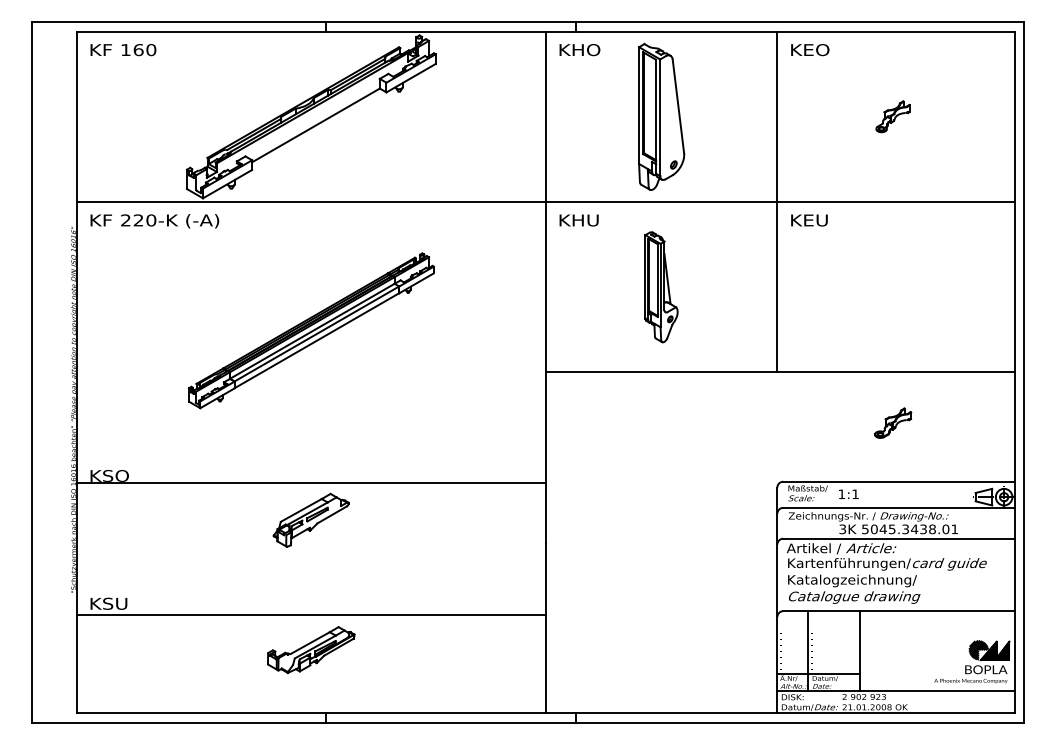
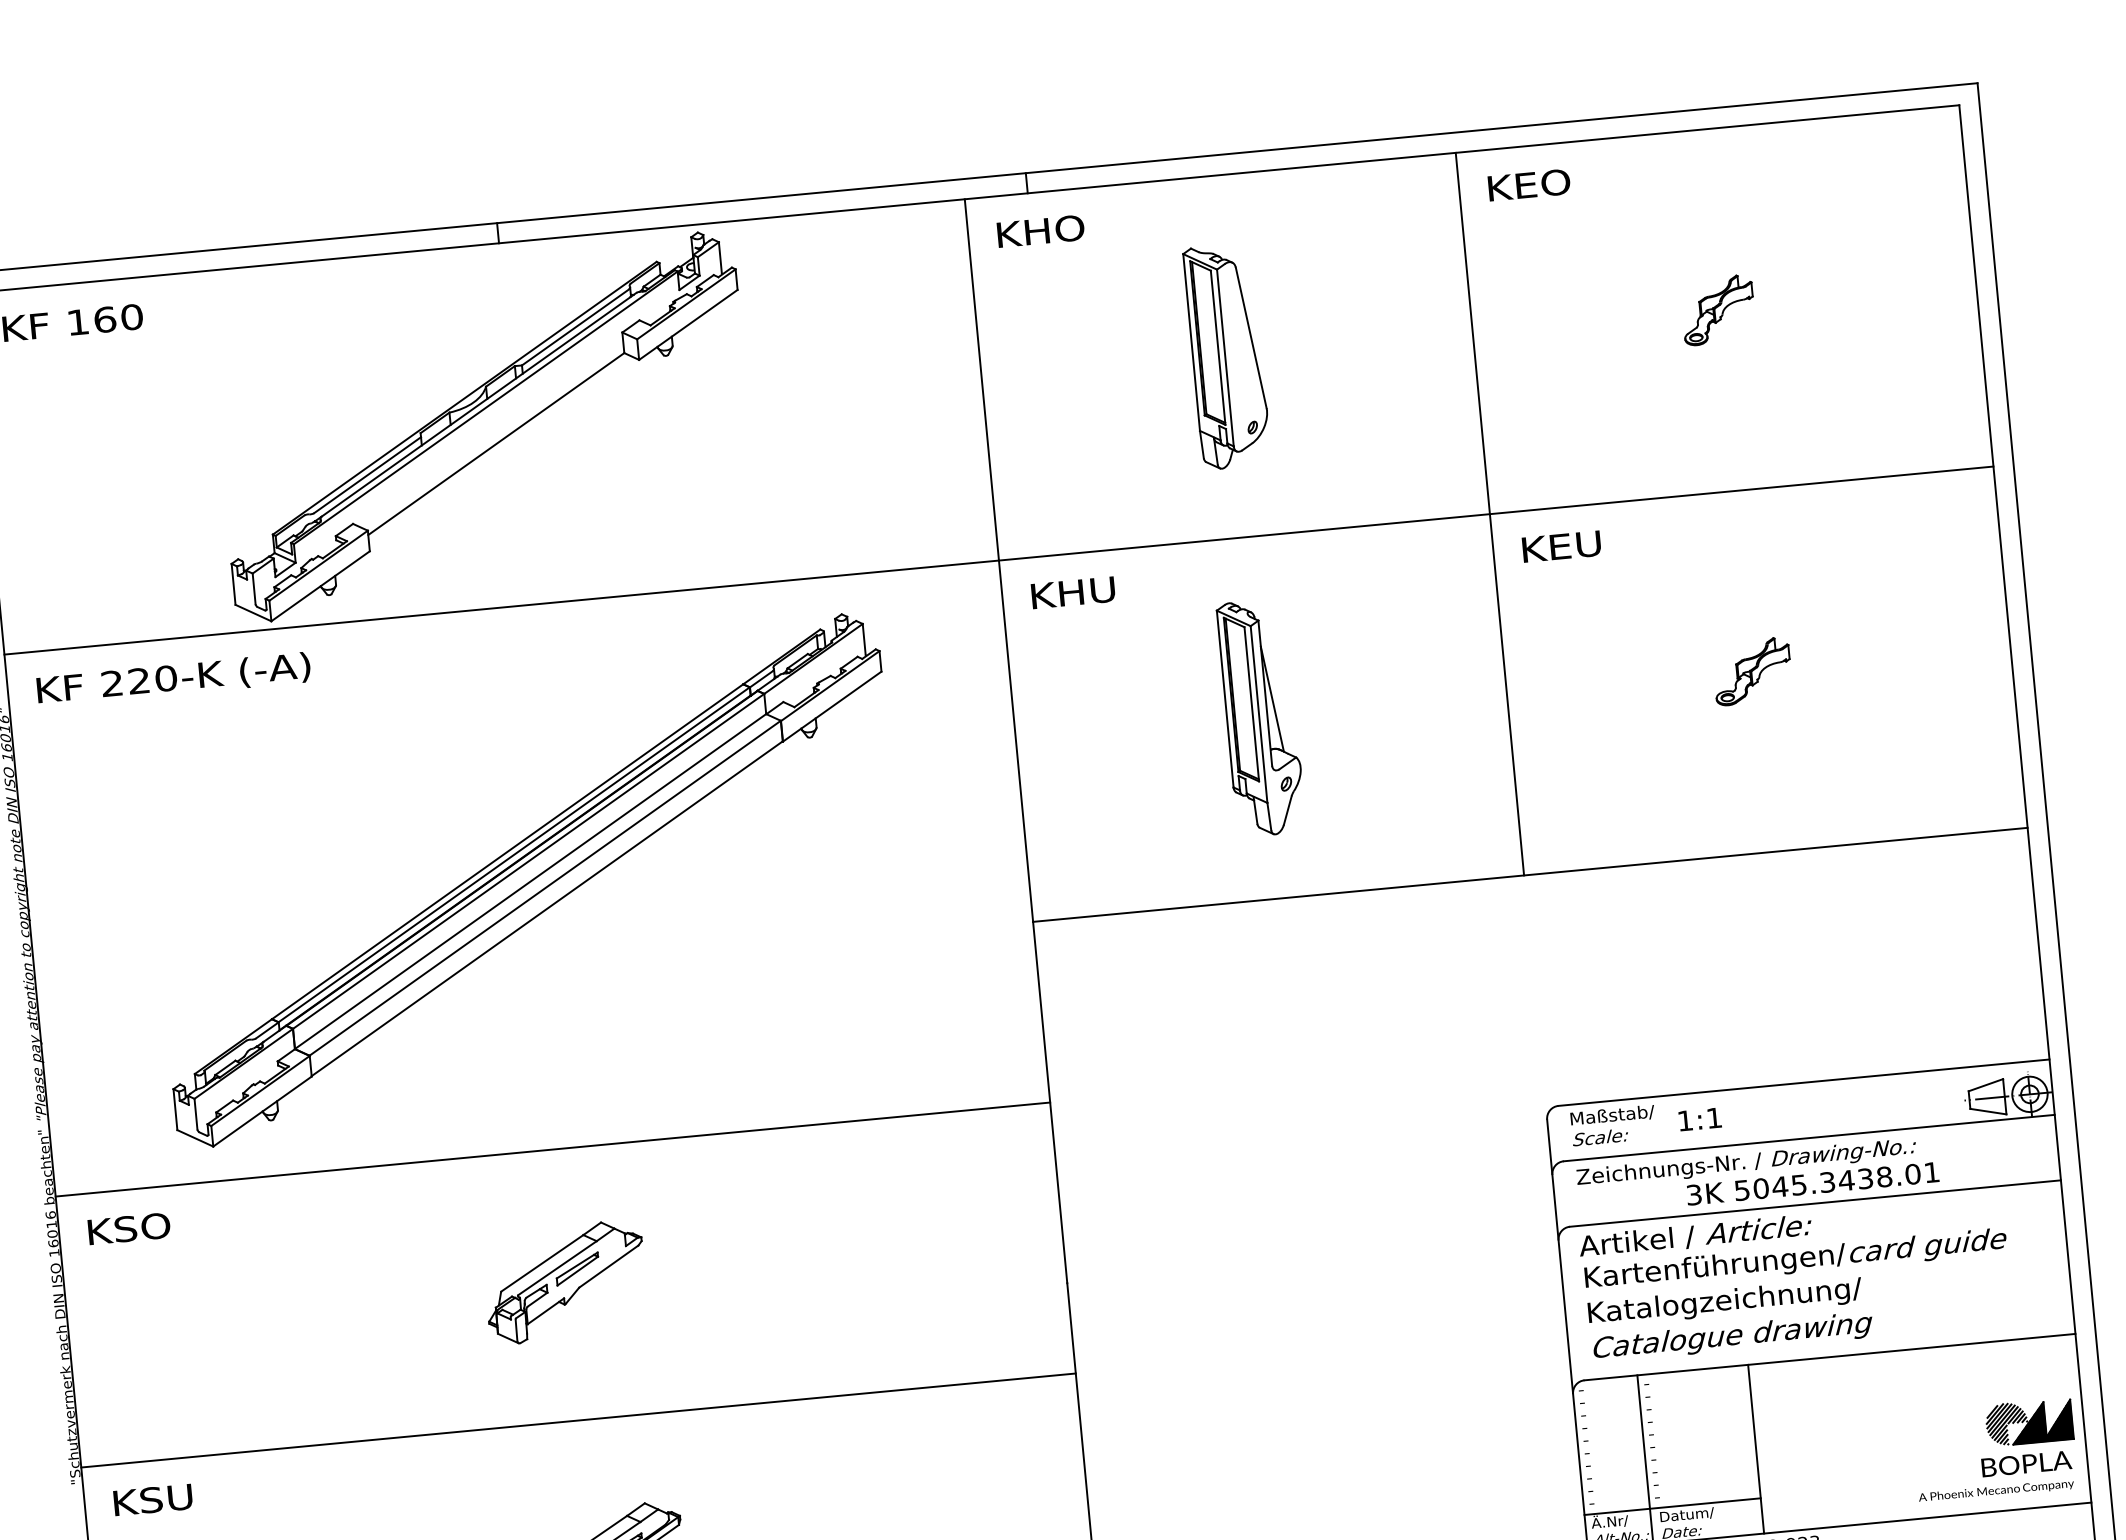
part: (661, 116) -> (1227, 355), size x0.71
part: (311, 330) -> (527, 879), size x1.43
part: (893, 422) -> (1753, 669), moved
line: (310, 482) -> (551, 1149), moved
line: (310, 615) -> (576, 1420), moved

